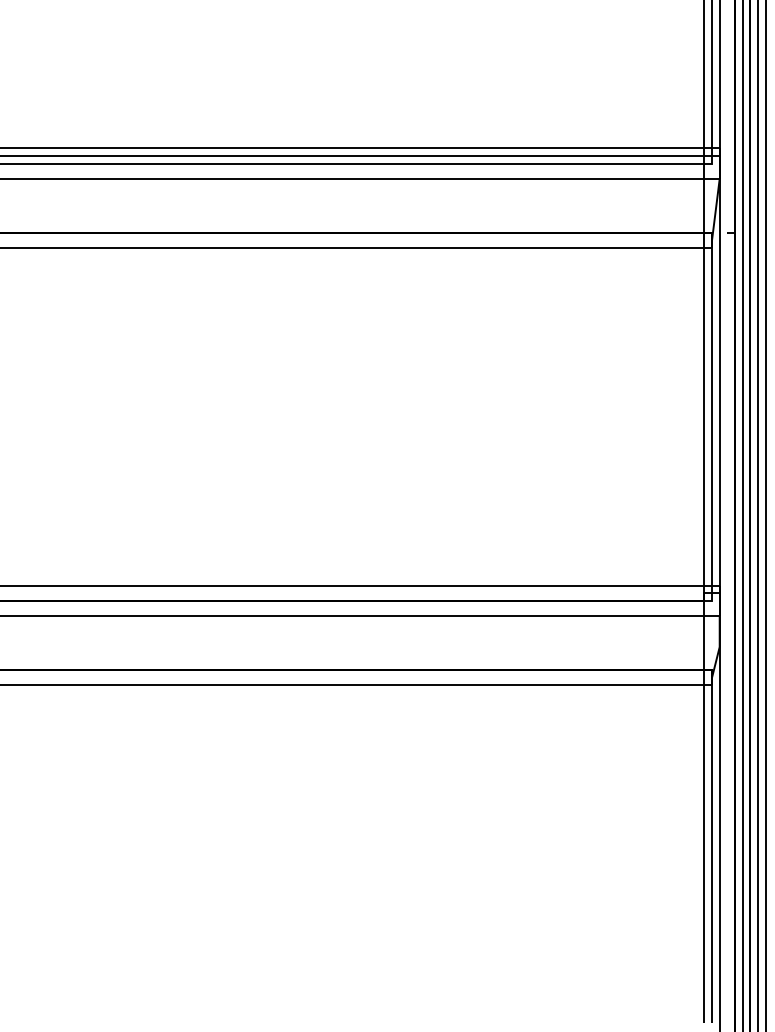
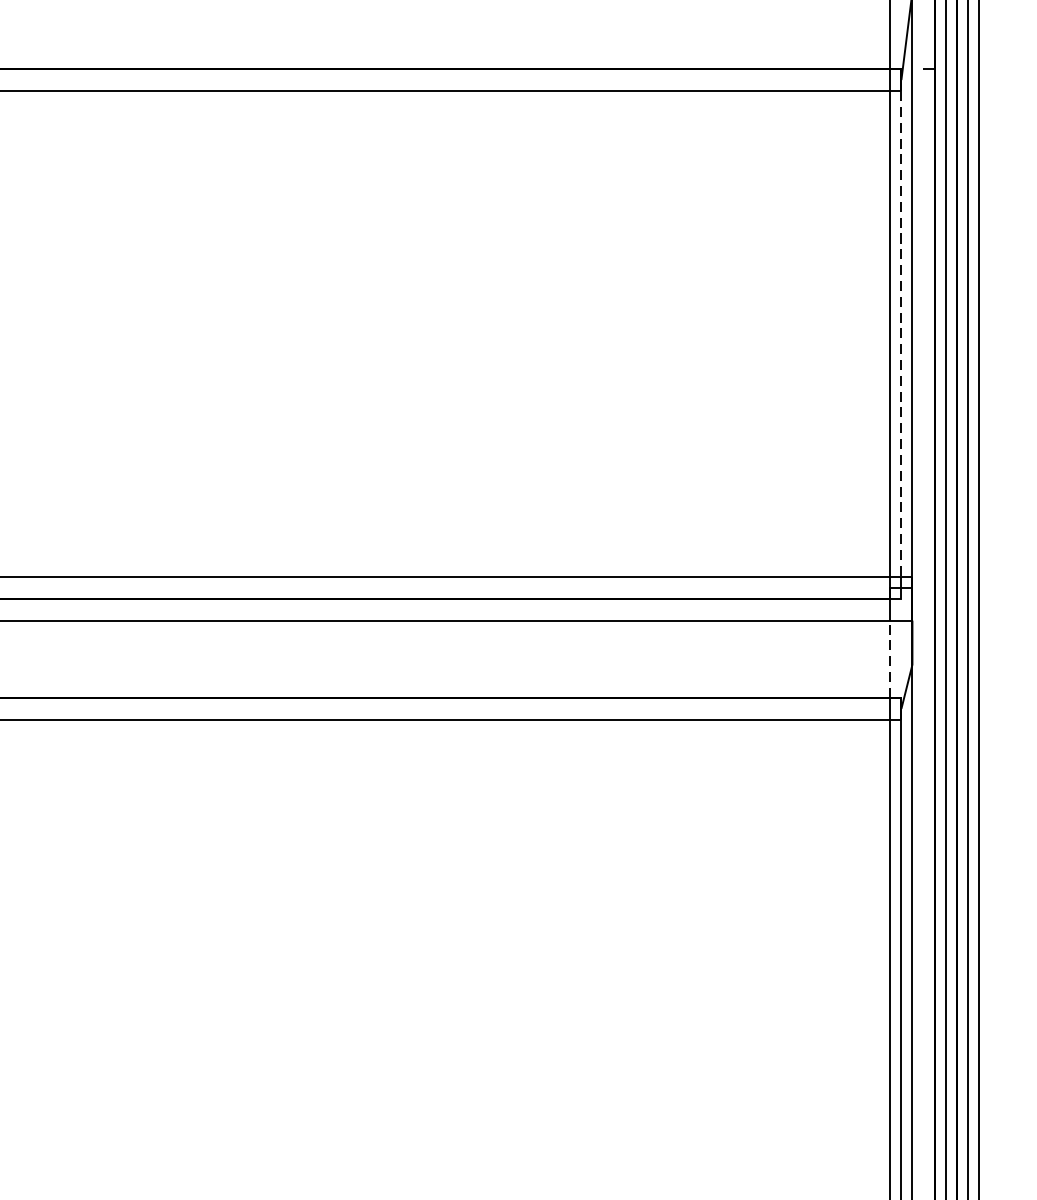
line: (712, 416) -> (902, 333), solid -> dashed
line: (704, 642) -> (890, 658), solid -> dashed

